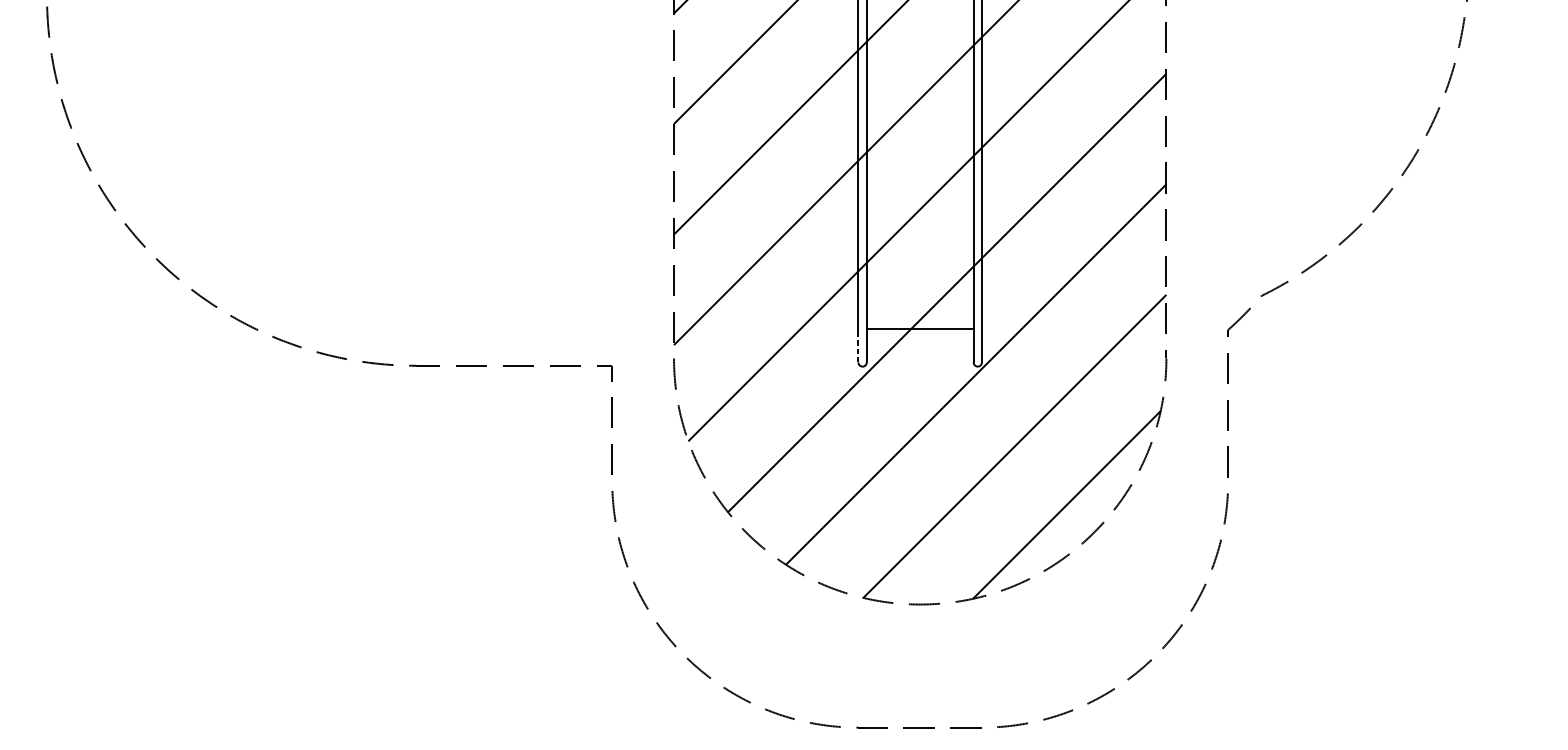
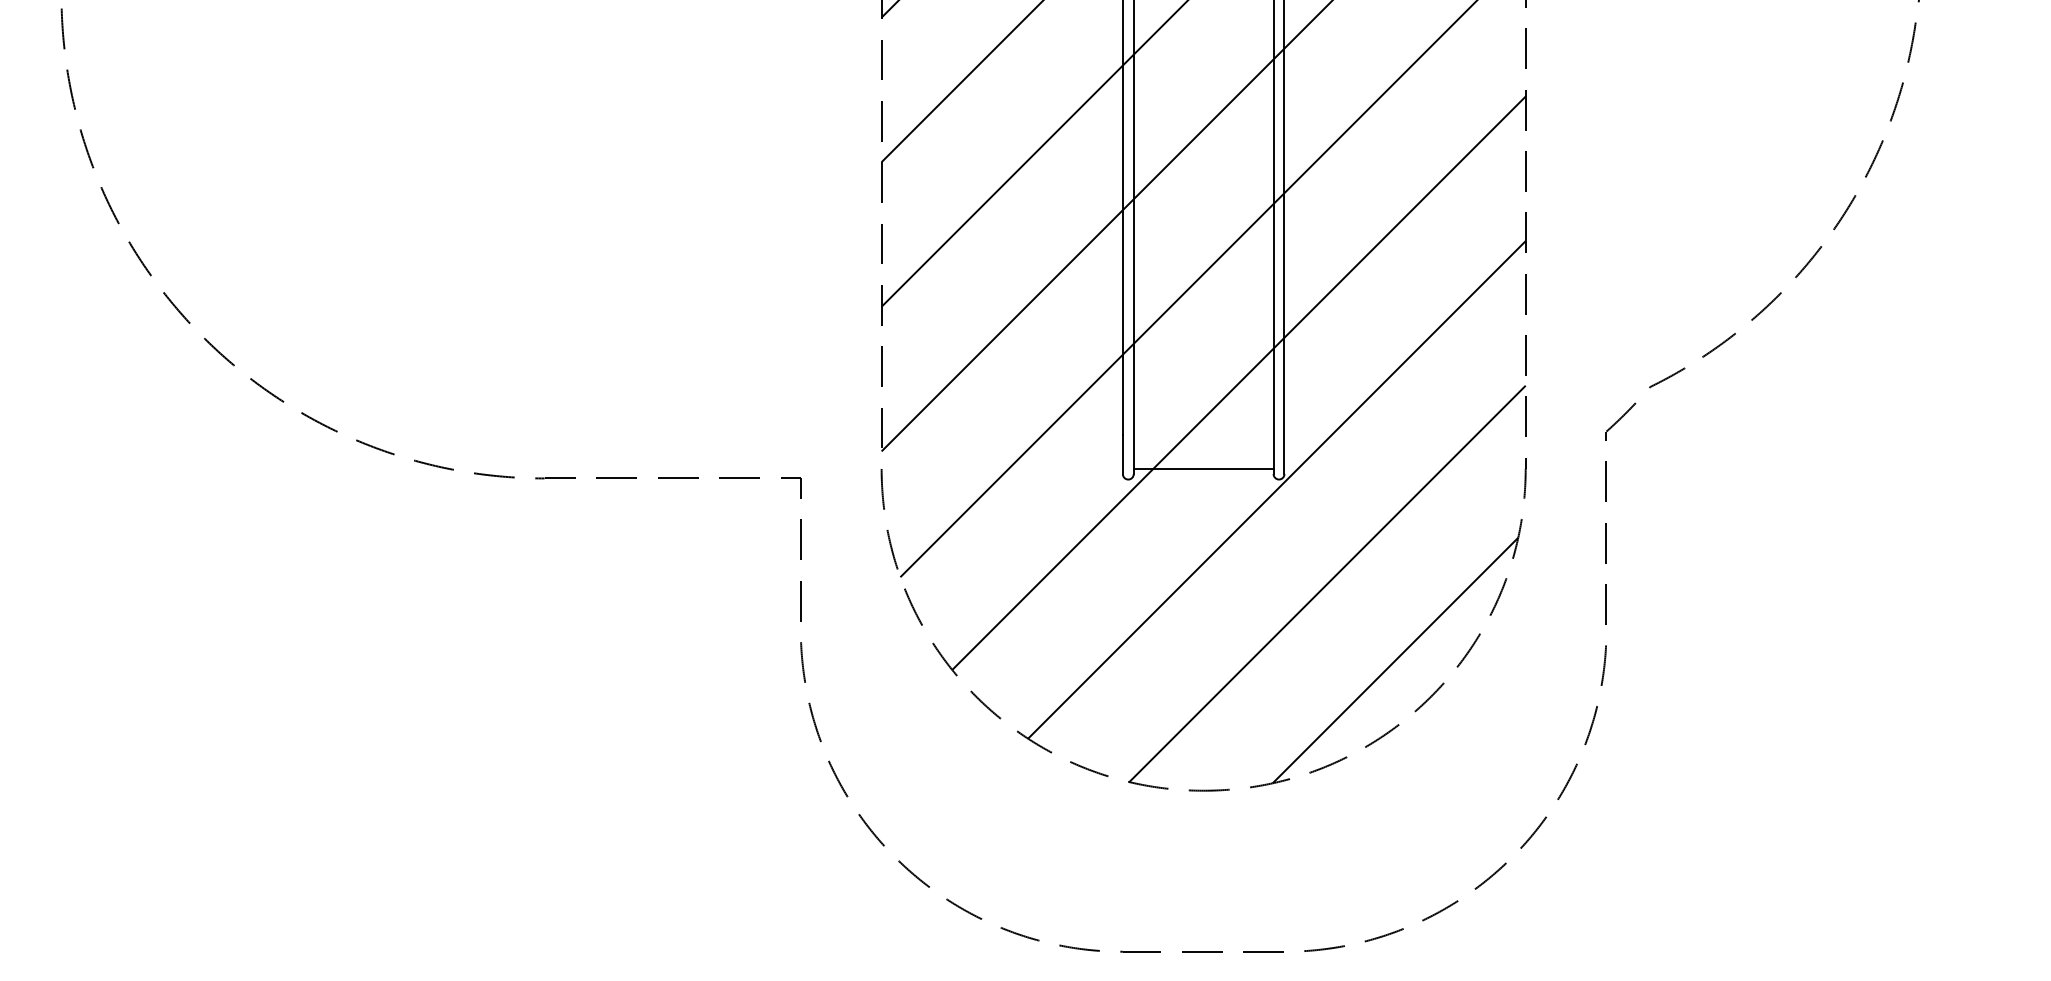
line: (920, 328) -> (1203, 468), moved
line: (858, 347) -> (1122, 454), dashed -> solid

